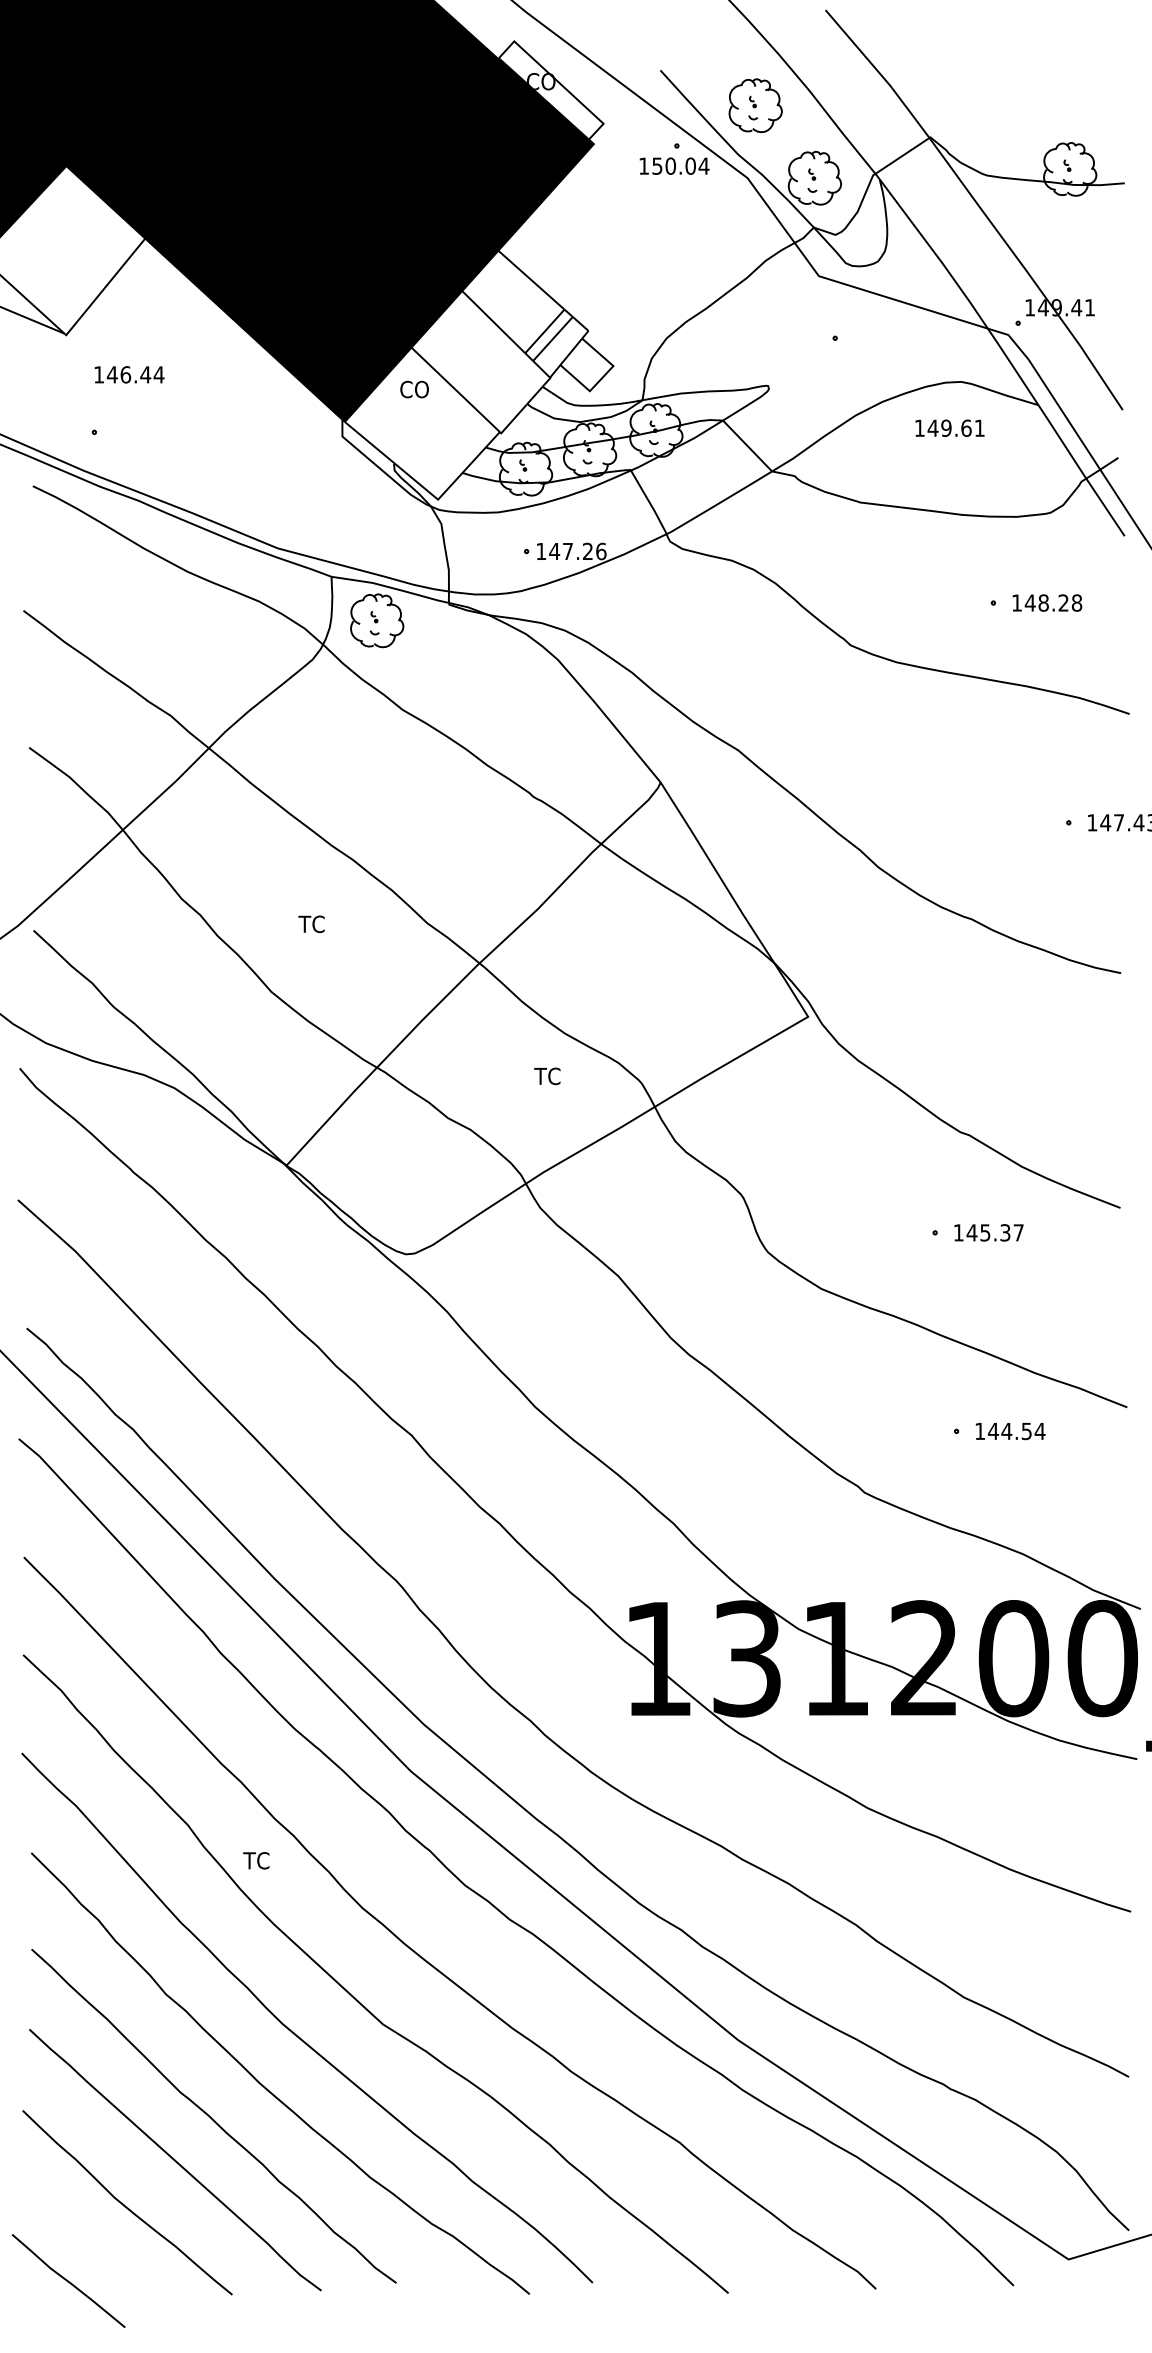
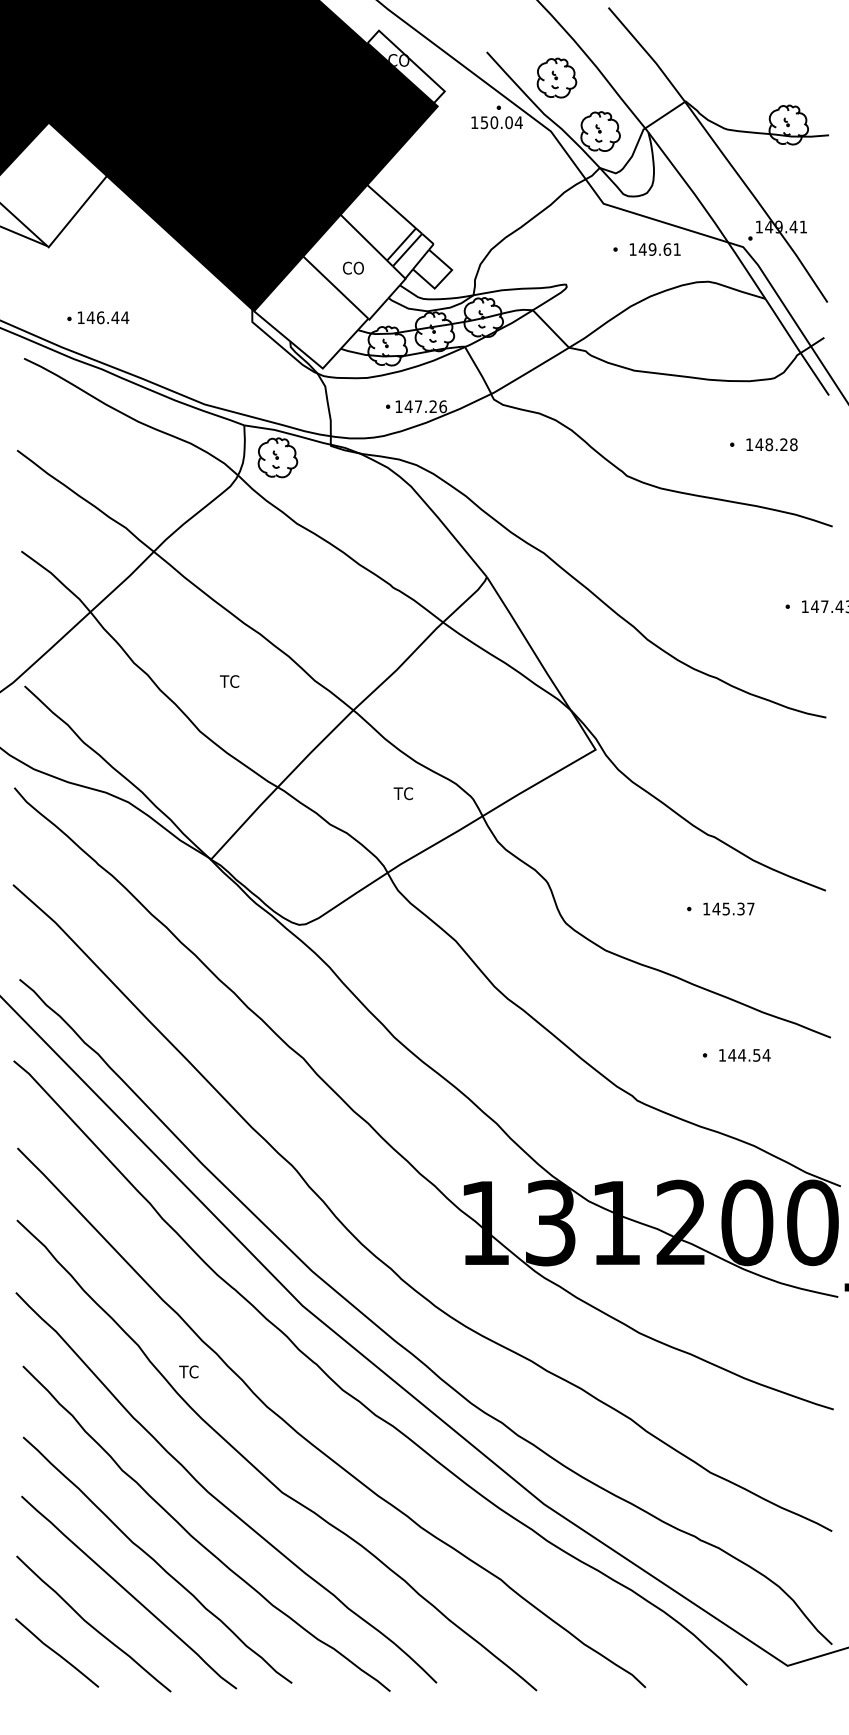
text: (129, 374) -> (103, 317), moved
text: (414, 389) -> (353, 268), moved
text: (949, 427) -> (654, 248), moved
curve: (68, 2280) -> (57, 1652), moved

